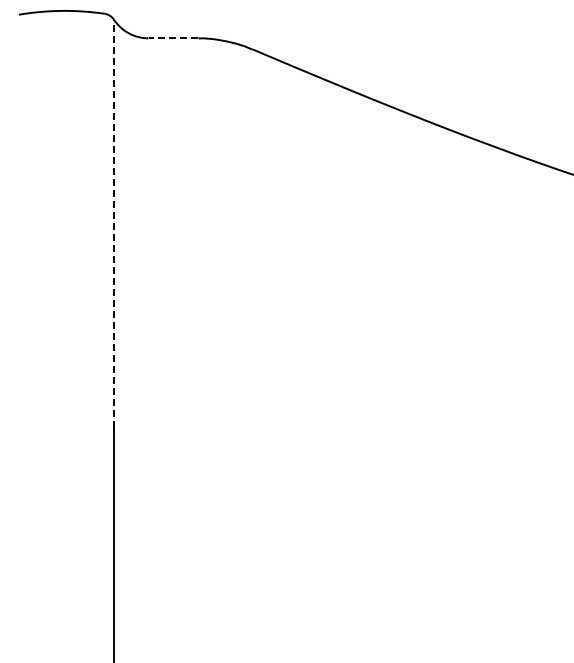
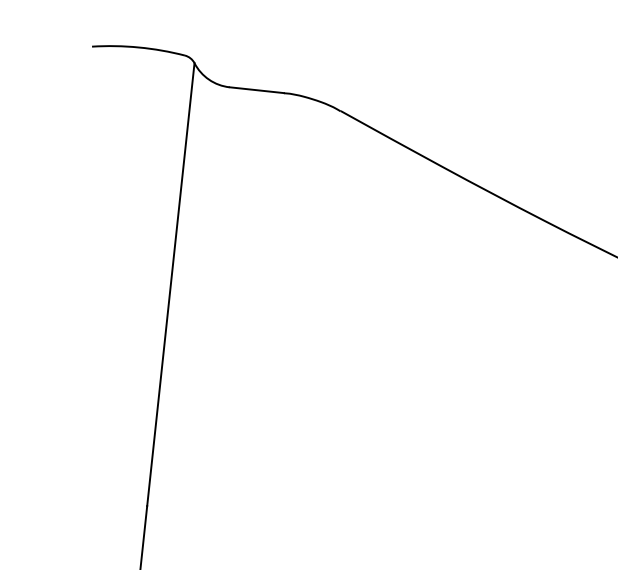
line: (173, 38) -> (256, 90), dashed -> solid
line: (114, 223) -> (171, 284), dashed -> solid

